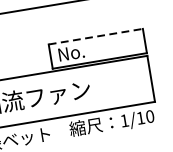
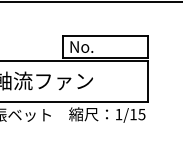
line: (95, 37) -> (105, 36), dashed -> solid
text: (149, 116) -> (141, 114), 1/10 -> 1/15

